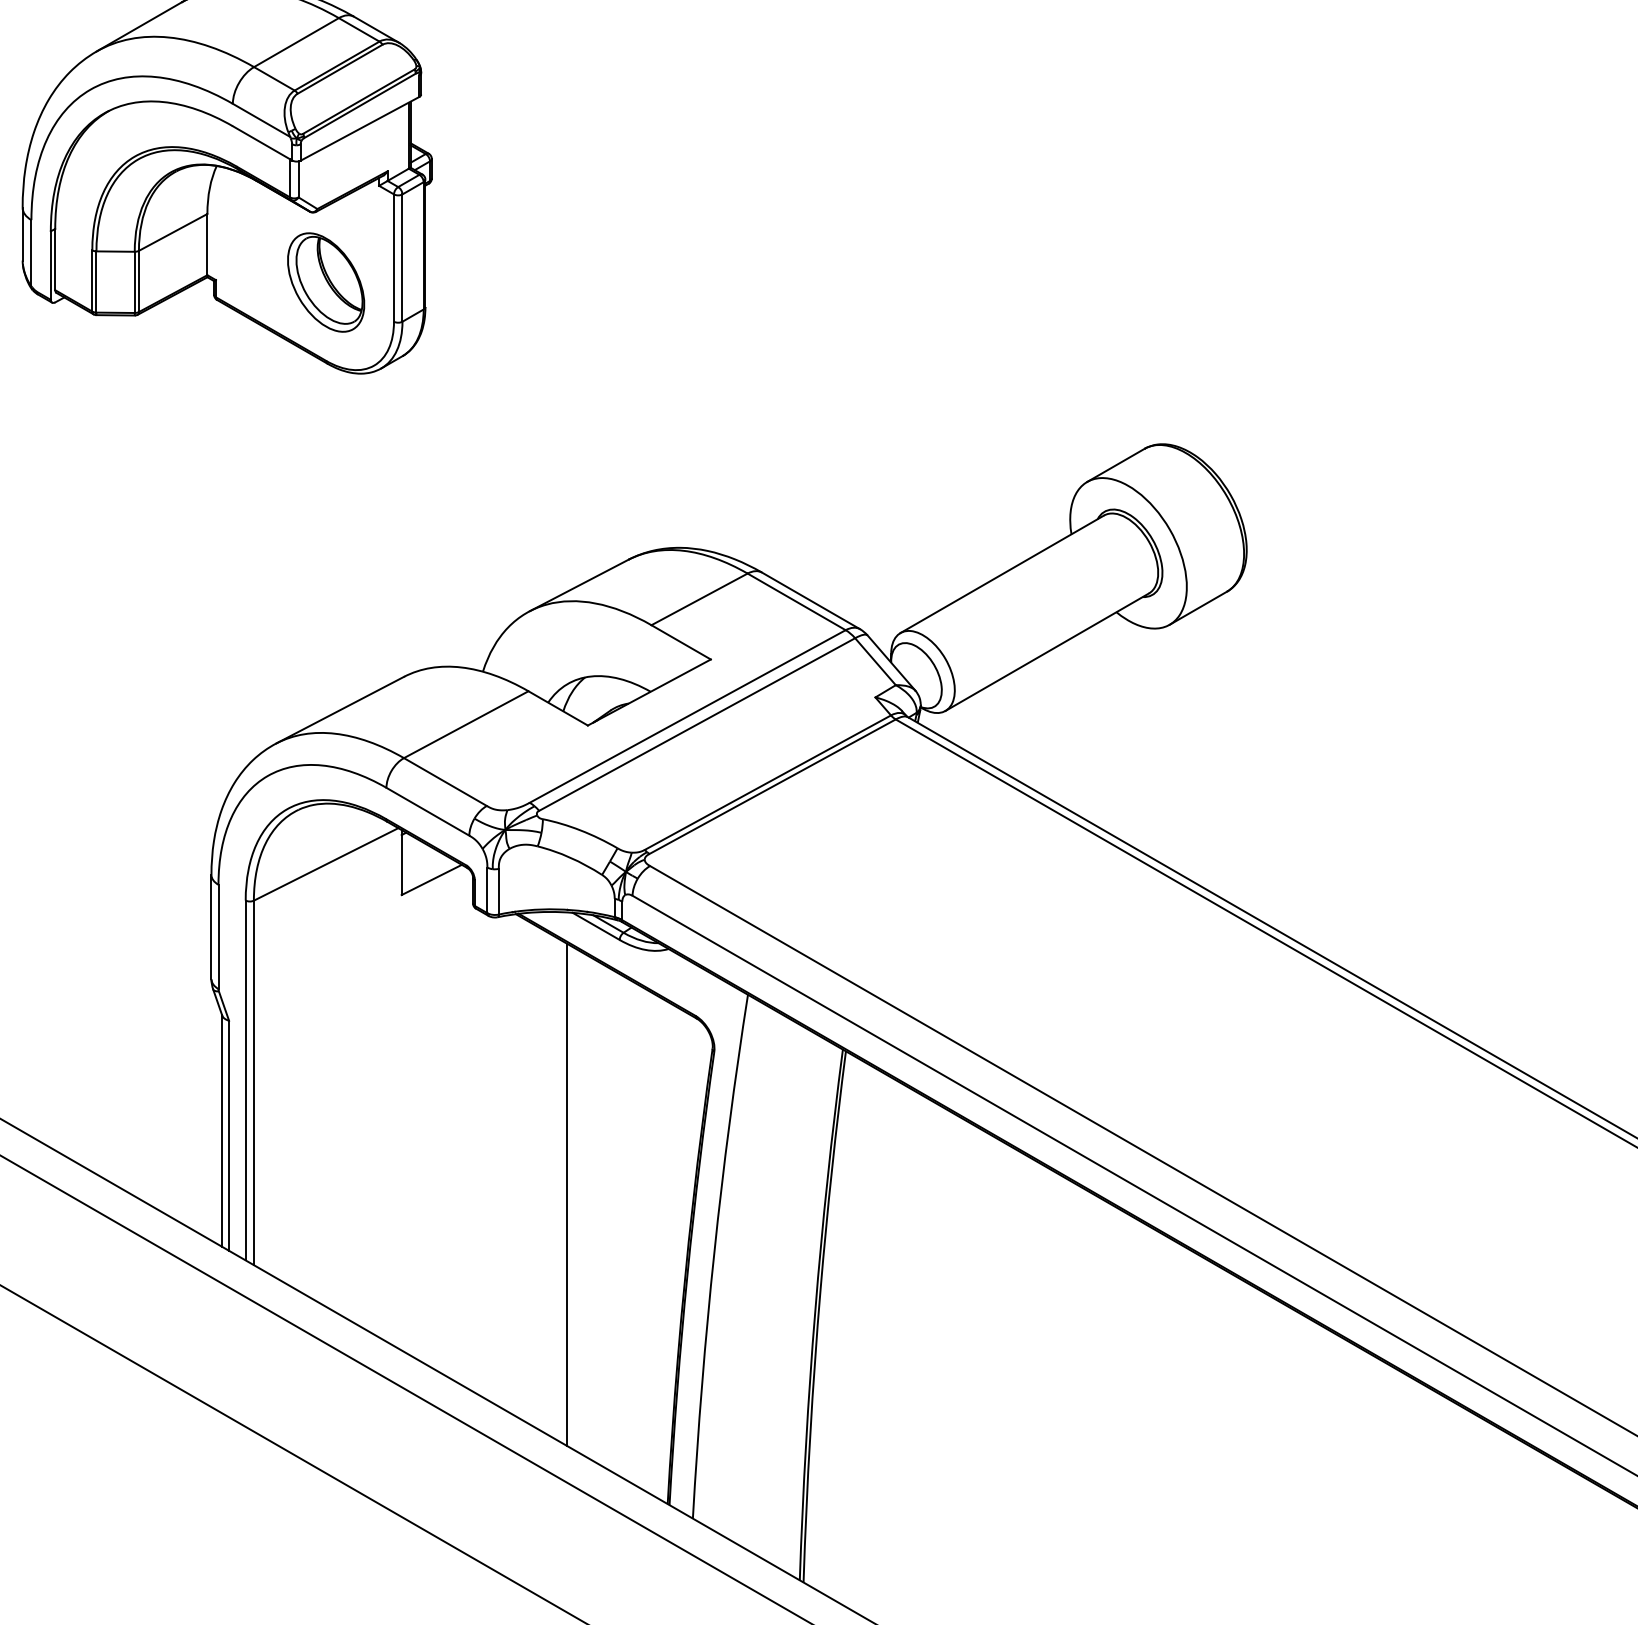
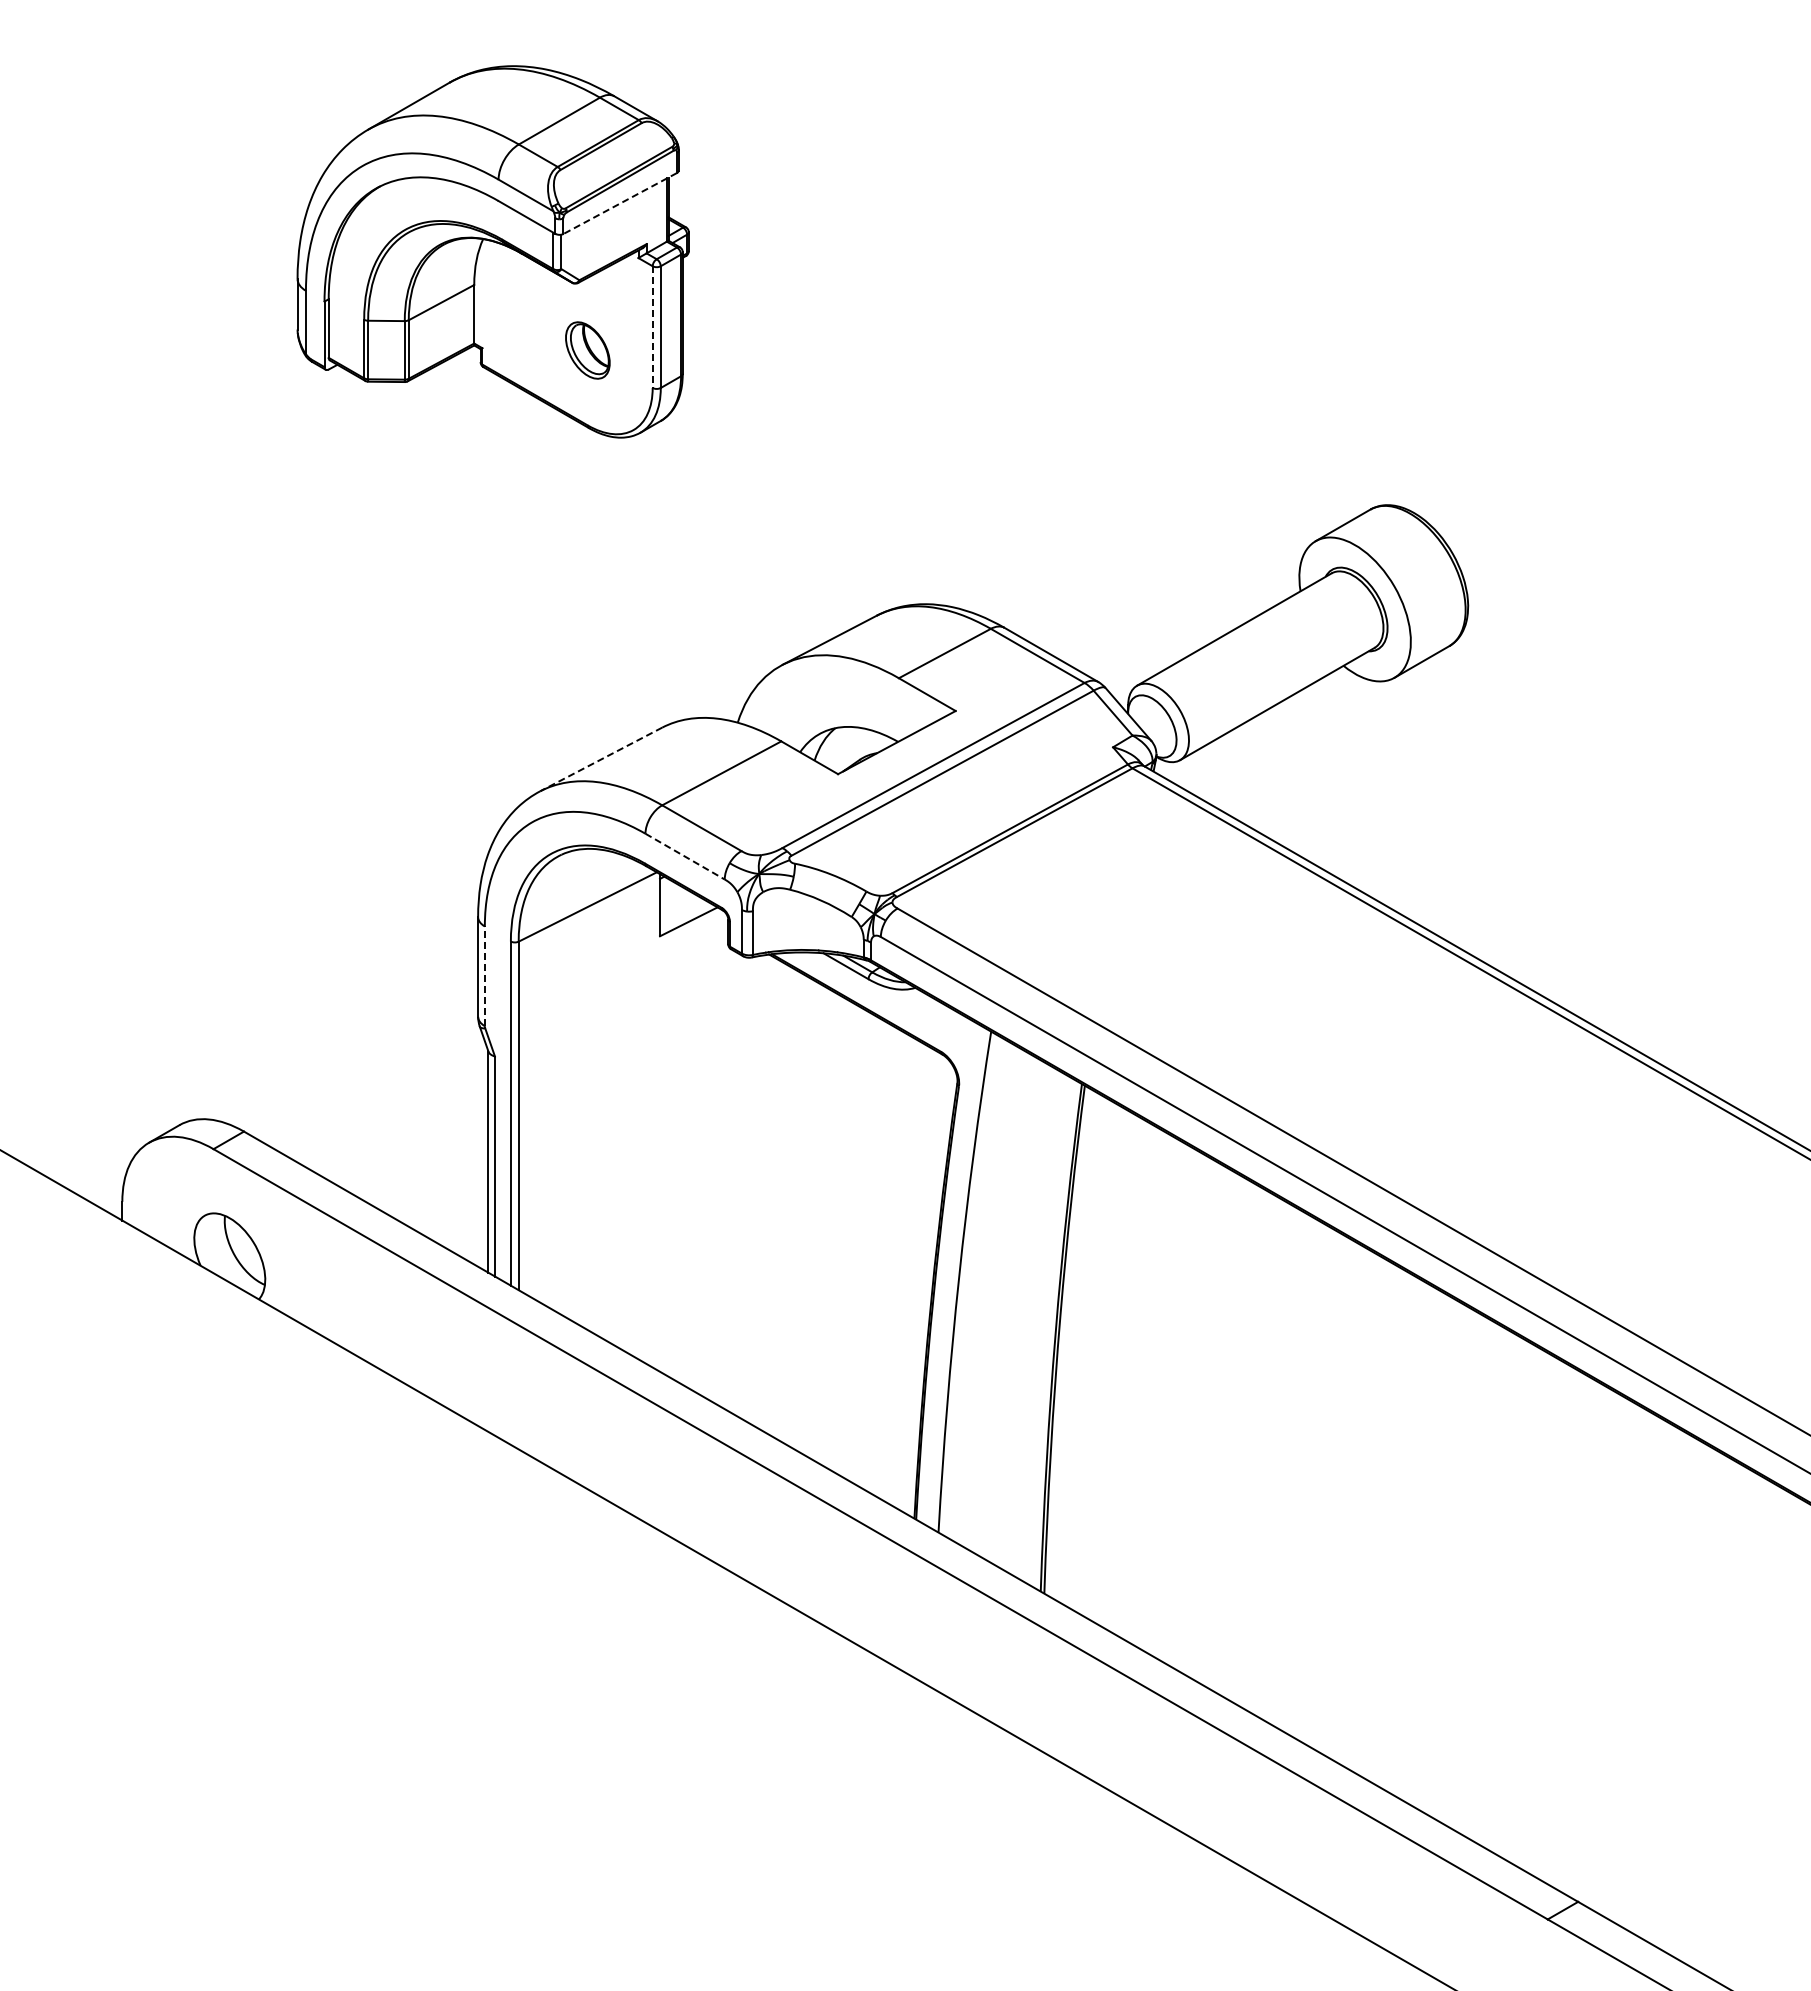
line: (359, 128) -> (619, 203), solid -> dashed
line: (393, 258) -> (652, 327), solid -> dashed
part: (325, 282) -> (587, 350), size x0.6
line: (340, 710) -> (601, 759), solid -> dashed
line: (428, 811) -> (685, 856), solid -> dashed
line: (218, 937) -> (484, 976), solid -> dashed
line: (567, 1194) -> (818, 1222), removed

